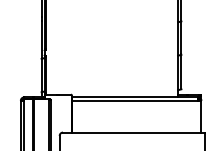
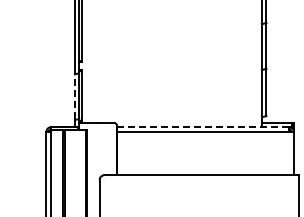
line: (41, 75) -> (74, 96), solid -> dashed
line: (134, 97) -> (202, 127), solid -> dashed

